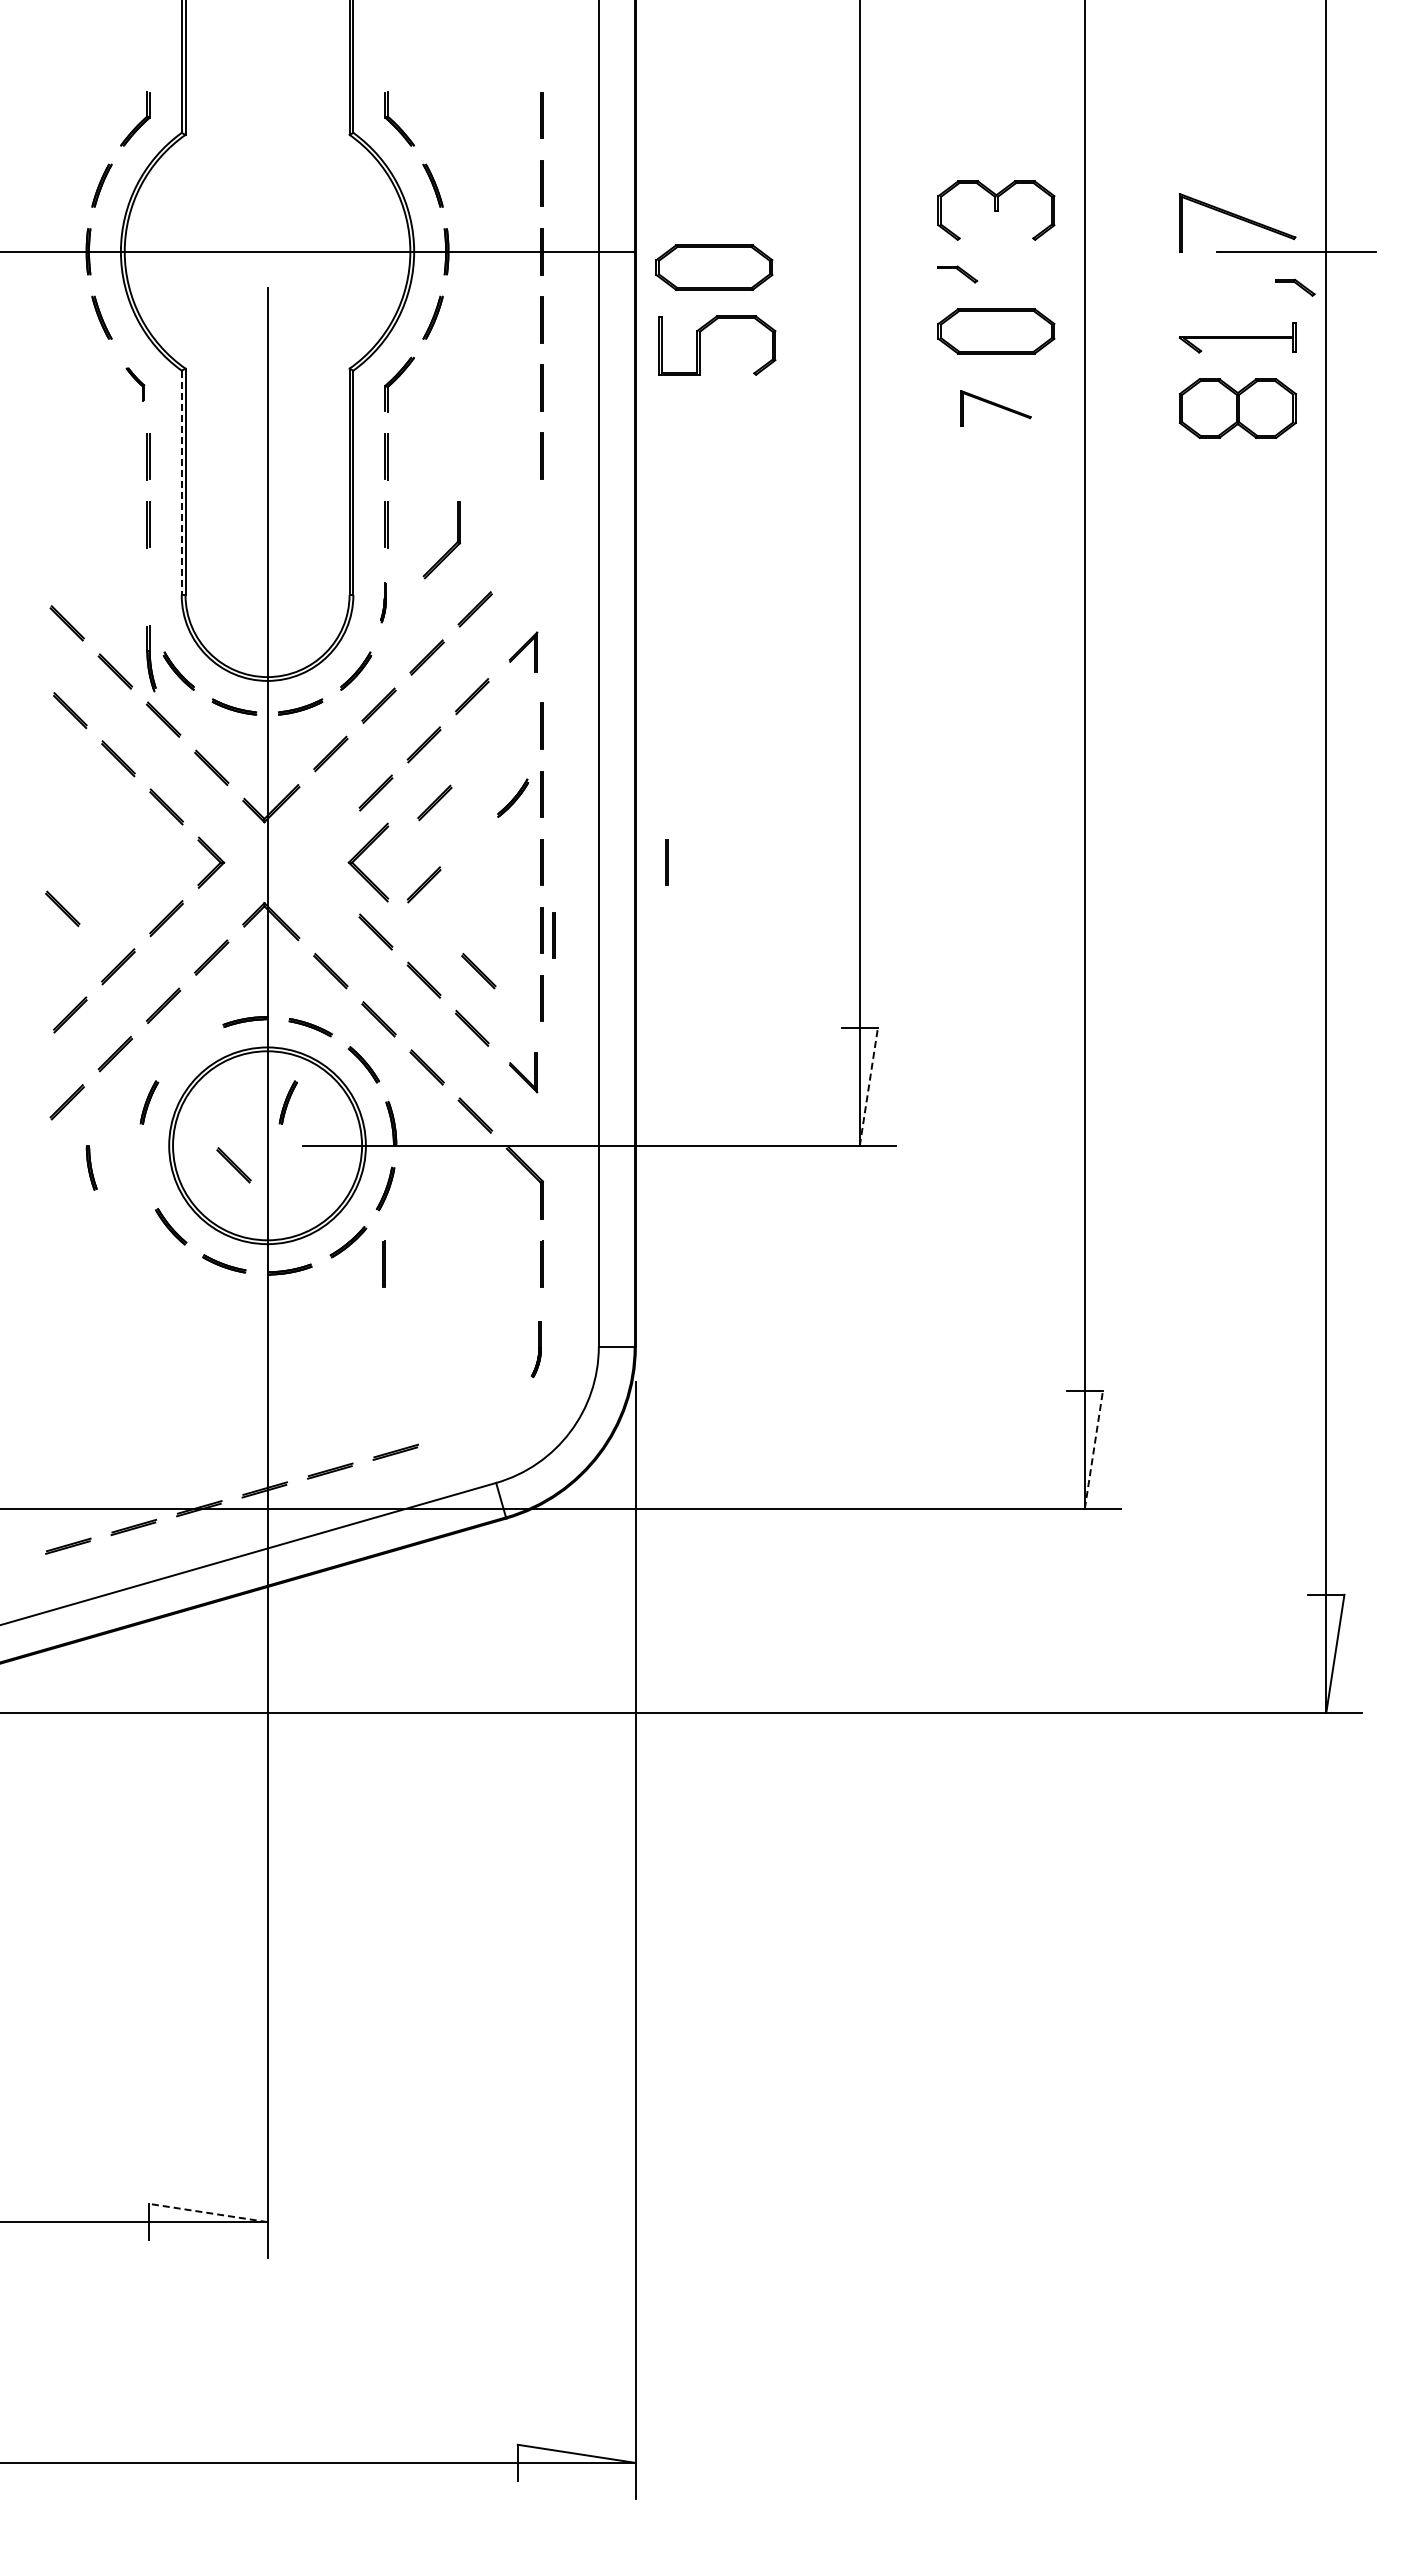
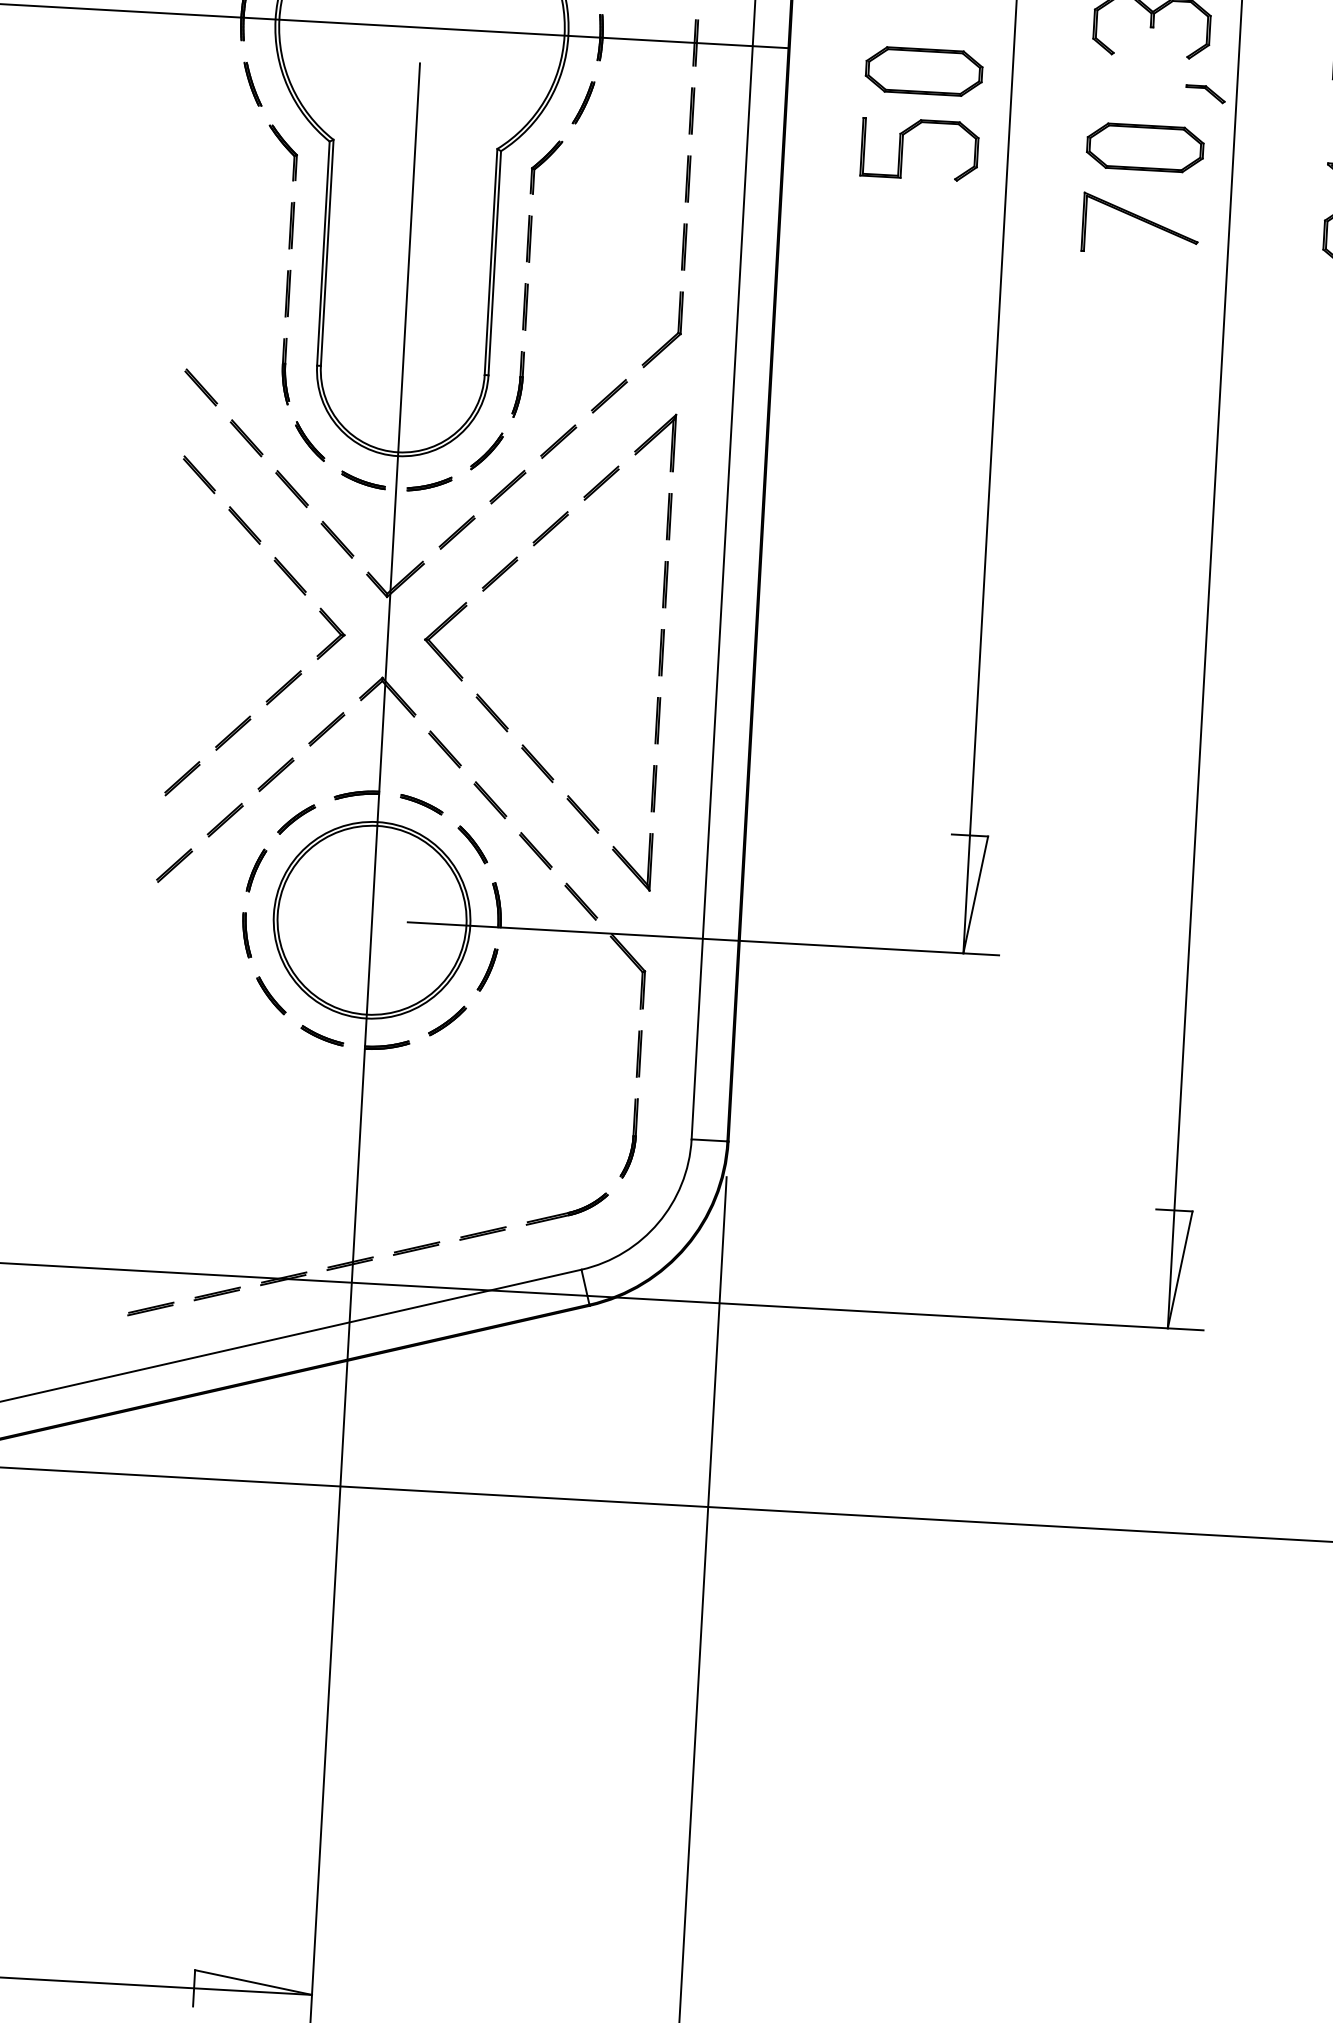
part: (714, 267) -> (924, 71), moved
part: (957, 274) -> (1205, 94), moved
part: (700, 345) -> (902, 148), moved
part: (135, 384) -> (282, 152), size x1.67
part: (995, 408) -> (1140, 224), size x1.67
line: (181, 483) -> (323, 254), dashed -> solid
part: (450, 548) -> (670, 338), moved
part: (383, 602) -> (518, 384), size x1.67
part: (523, 652) -> (655, 442), size x1.43
part: (151, 658) -> (286, 371), moved
part: (513, 797) -> (637, 586), removed
line: (434, 802) -> (557, 586), removed
part: (361, 854) -> (438, 632), moved
line: (666, 862) -> (786, 659), removed
line: (423, 884) -> (542, 668), removed
line: (62, 908) -> (180, 671), removed
line: (553, 935) -> (669, 726), removed
line: (478, 971) -> (592, 758), removed
part: (186, 1049) -> (296, 819), added
part: (523, 1072) -> (631, 861), size x1.43
line: (868, 1086) -> (975, 894), dashed -> solid
part: (288, 1102) -> (395, 878), removed
line: (233, 1165) -> (336, 938), removed
part: (91, 1167) -> (247, 935), moved
line: (383, 1263) -> (481, 1044), removed
part: (536, 1349) -> (629, 1138), size x1.43
part: (478, 1423) -> (567, 1209), added
line: (1093, 1449) -> (1179, 1269), dashed -> solid
line: (208, 2213) -> (253, 1983), dashed -> solid

